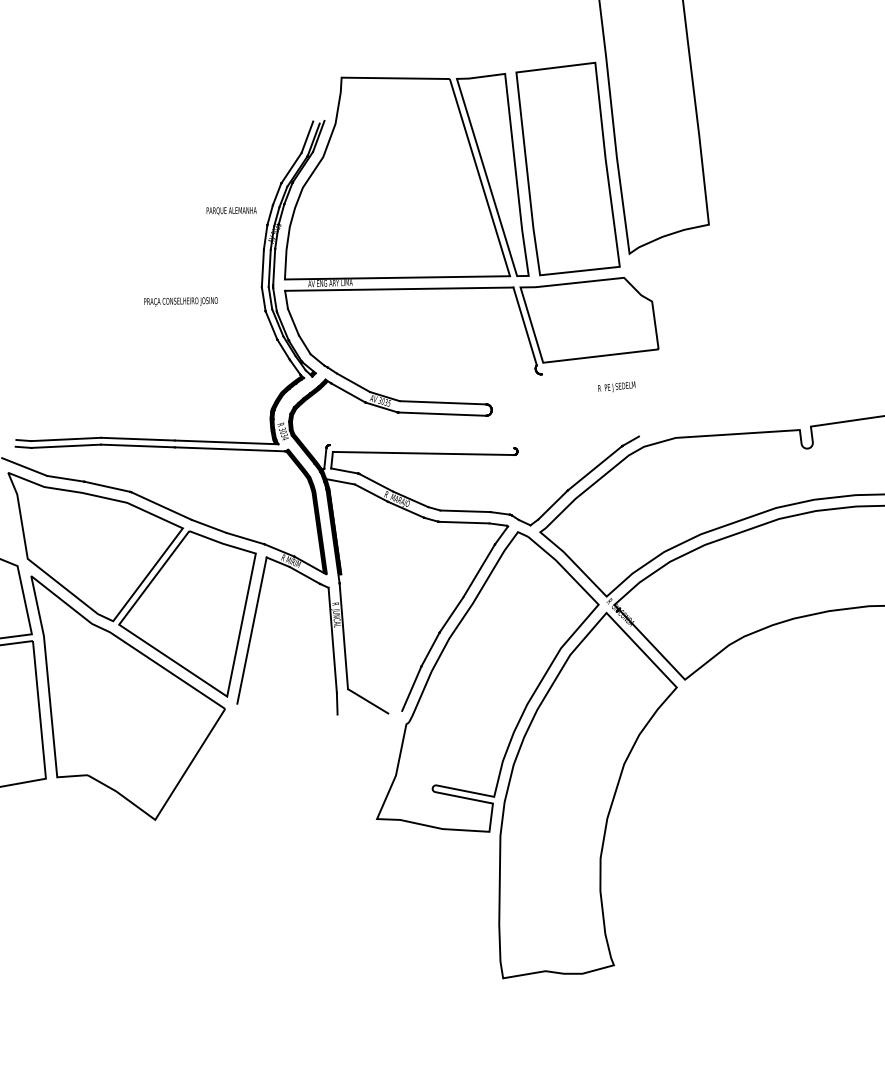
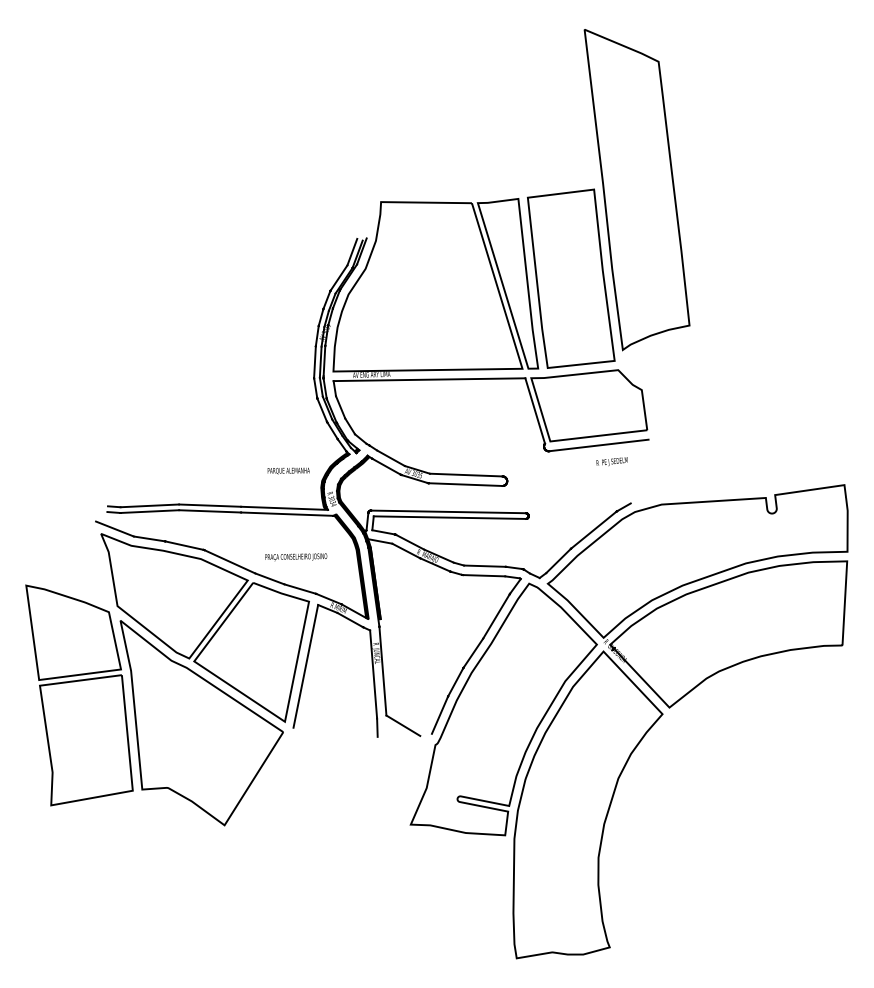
text: (231, 210) -> (288, 470), moved
text: (181, 302) -> (296, 557), moved
line: (600, 367) -> (598, 445), added
line: (421, 446) -> (448, 511), added

